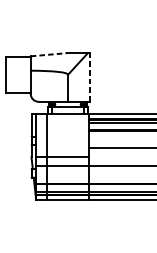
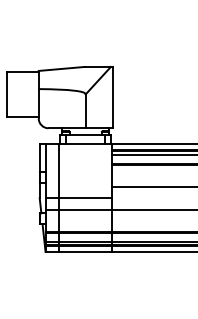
line: (49, 54) -> (62, 68), dashed -> solid
line: (89, 77) -> (113, 97), dashed -> solid

